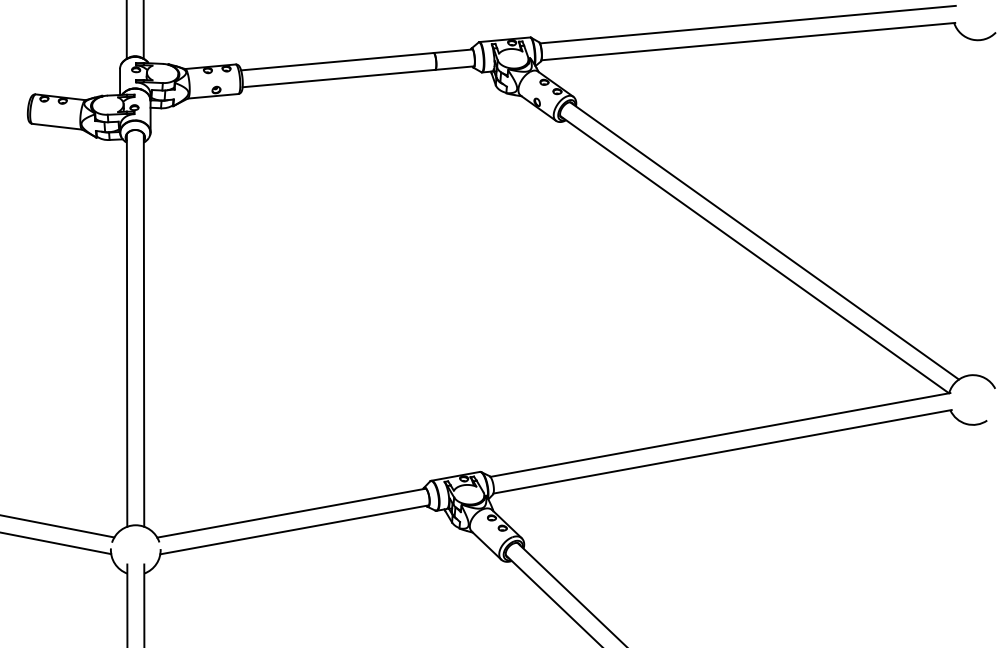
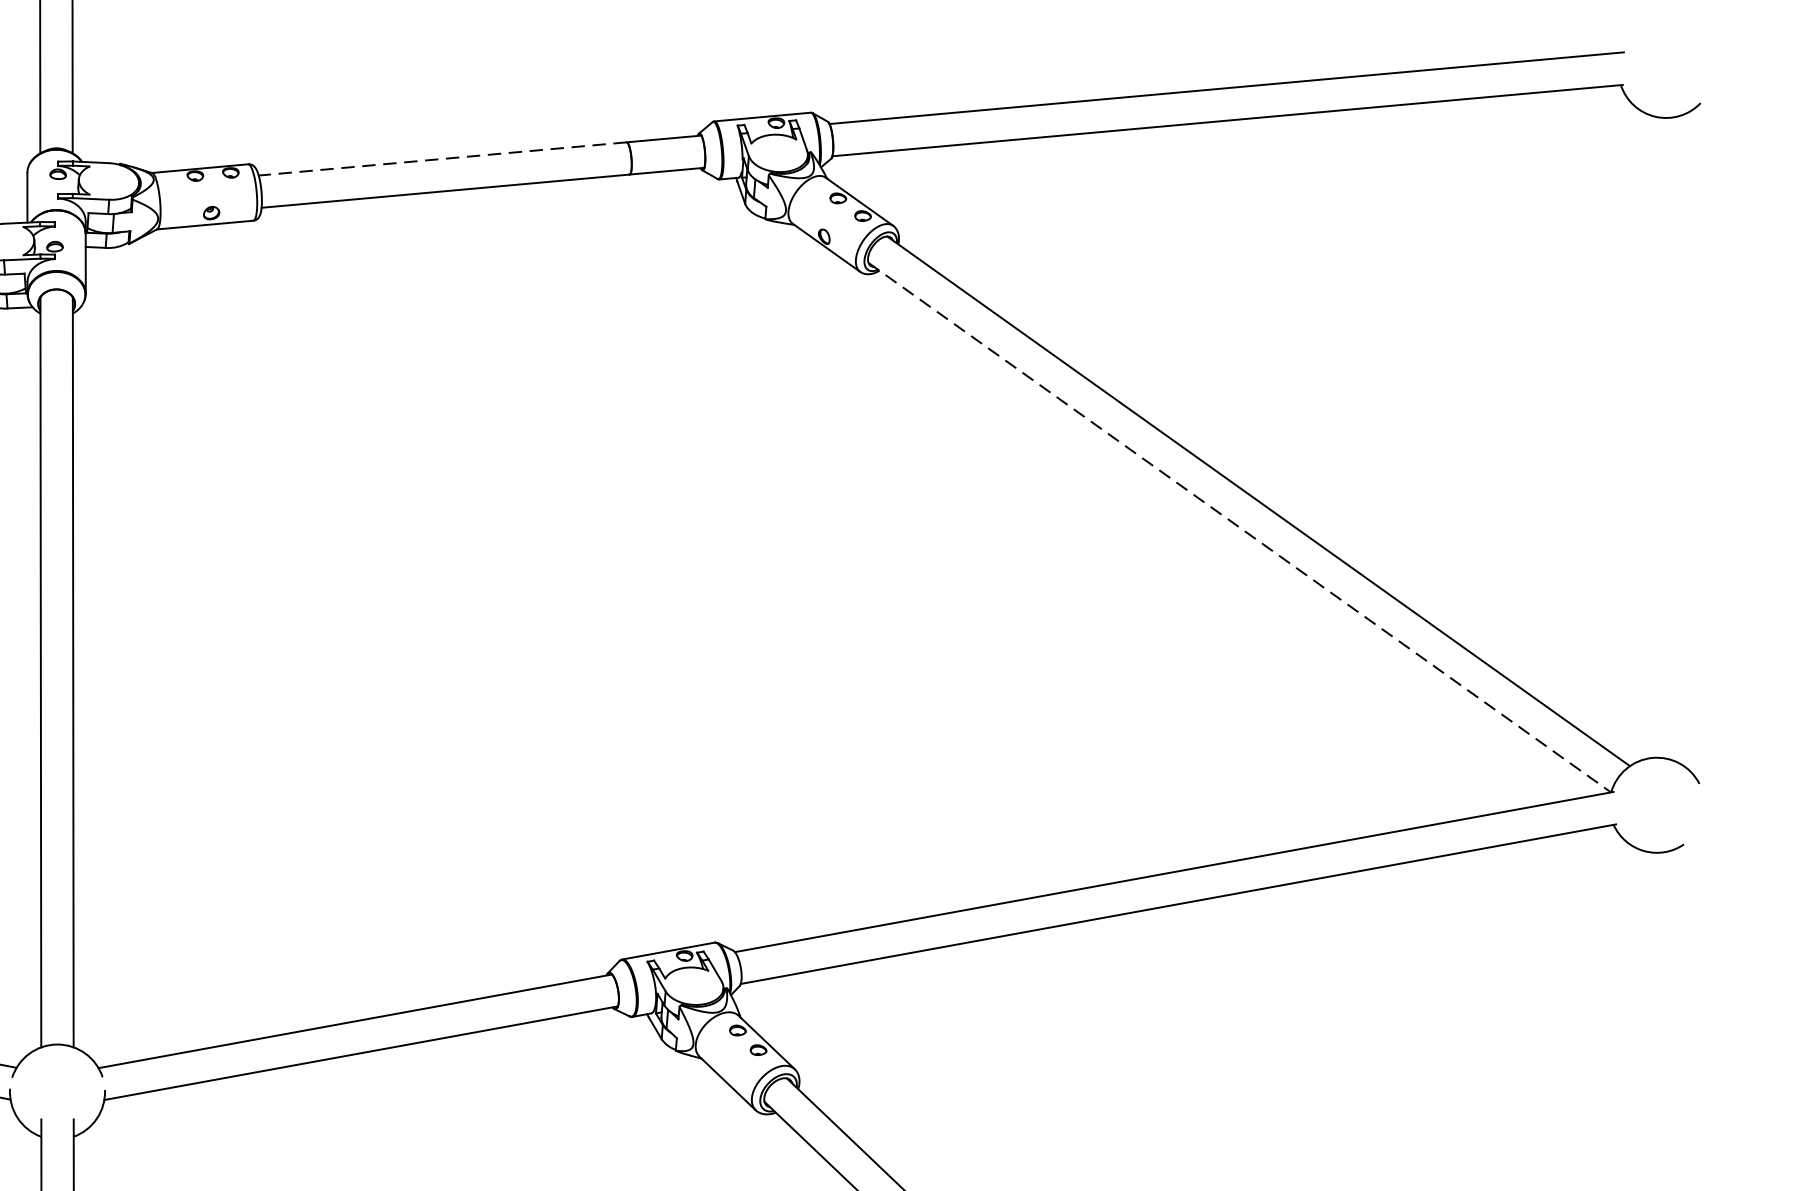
line: (337, 61) -> (442, 158), solid -> dashed
line: (754, 254) -> (1239, 527), solid -> dashed

